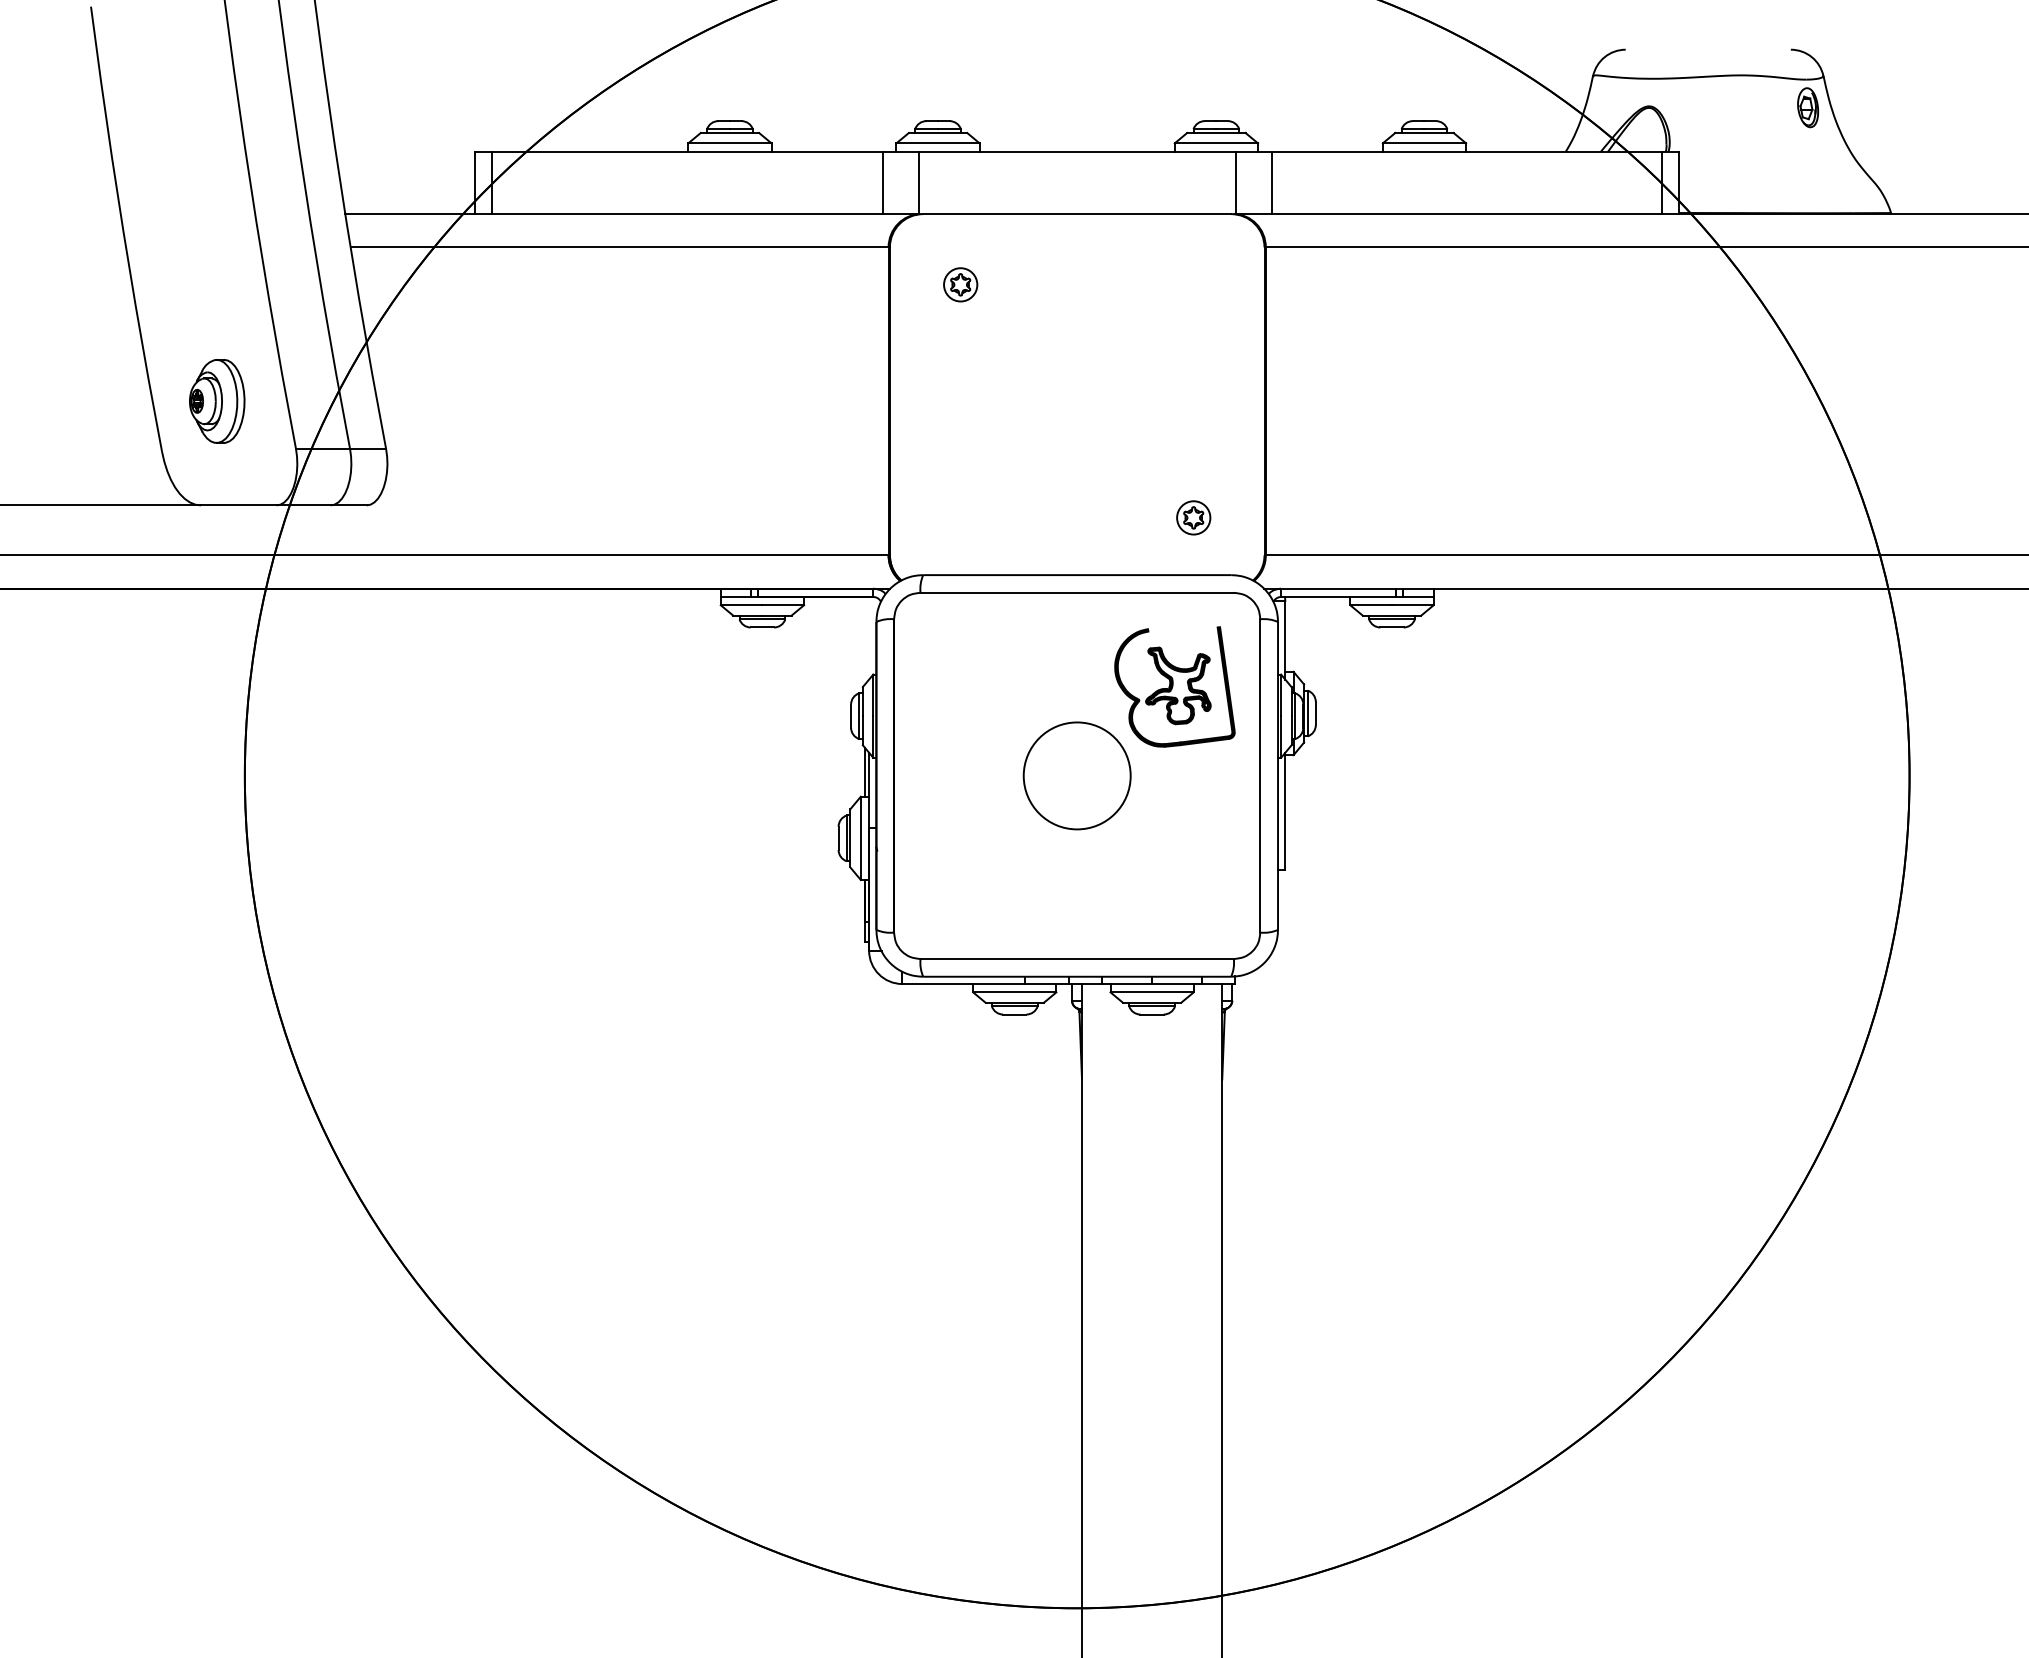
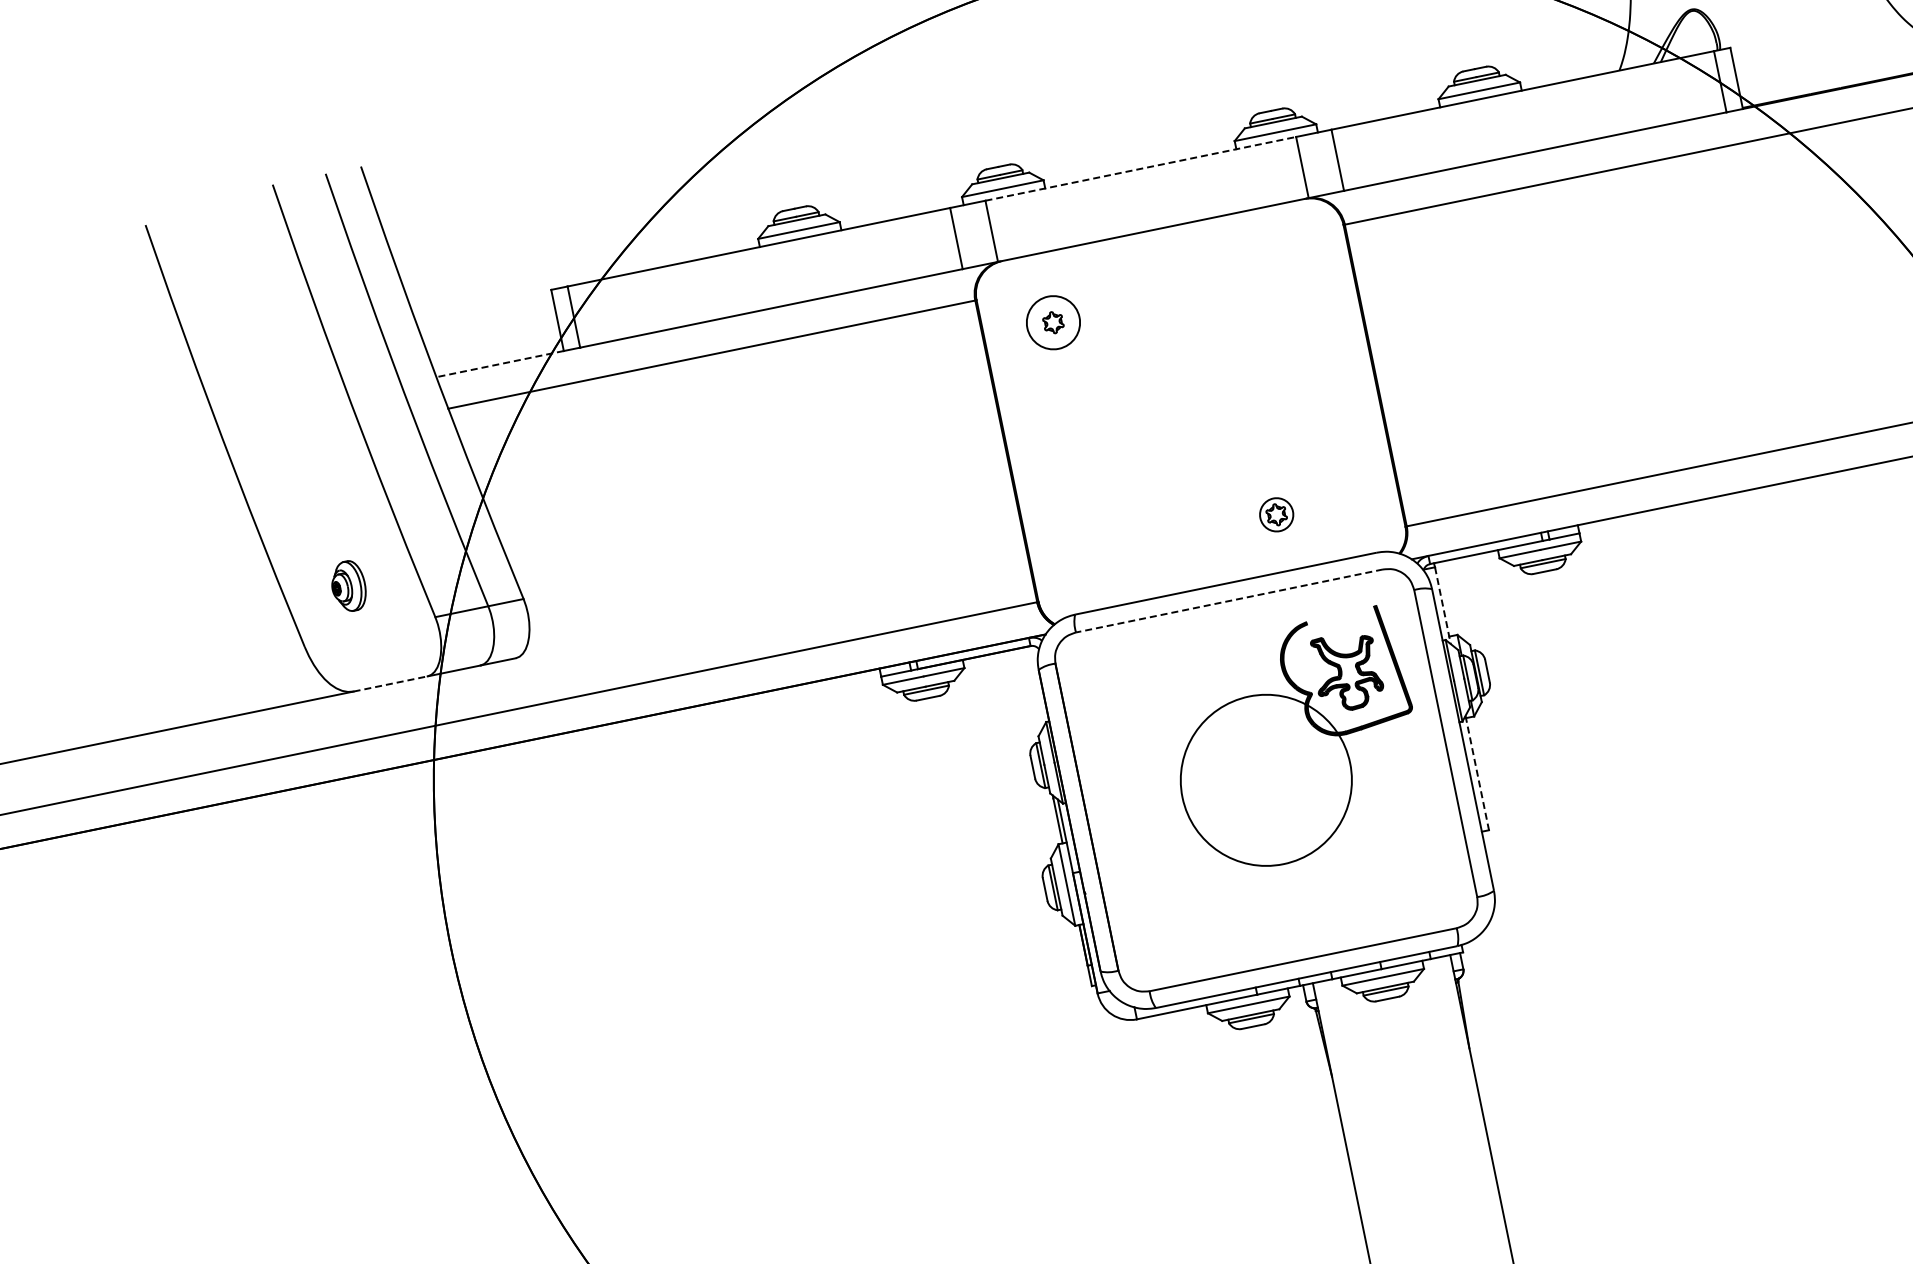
line: (1077, 151) -> (1141, 168), solid -> dashed
line: (409, 214) -> (499, 364), solid -> dashed
circle: (960, 284) -> (1053, 322), size x1.6
part: (217, 401) -> (348, 586), size x0.6
line: (238, 505) -> (390, 684), solid -> dashed
part: (1193, 517) -> (1276, 514), moved
line: (1077, 592) -> (1229, 600), solid -> dashed
line: (1285, 640) -> (1443, 605), solid -> dashed
circle: (1076, 775) -> (1265, 780), size x1.6
line: (1285, 811) -> (1477, 773), solid -> dashed

